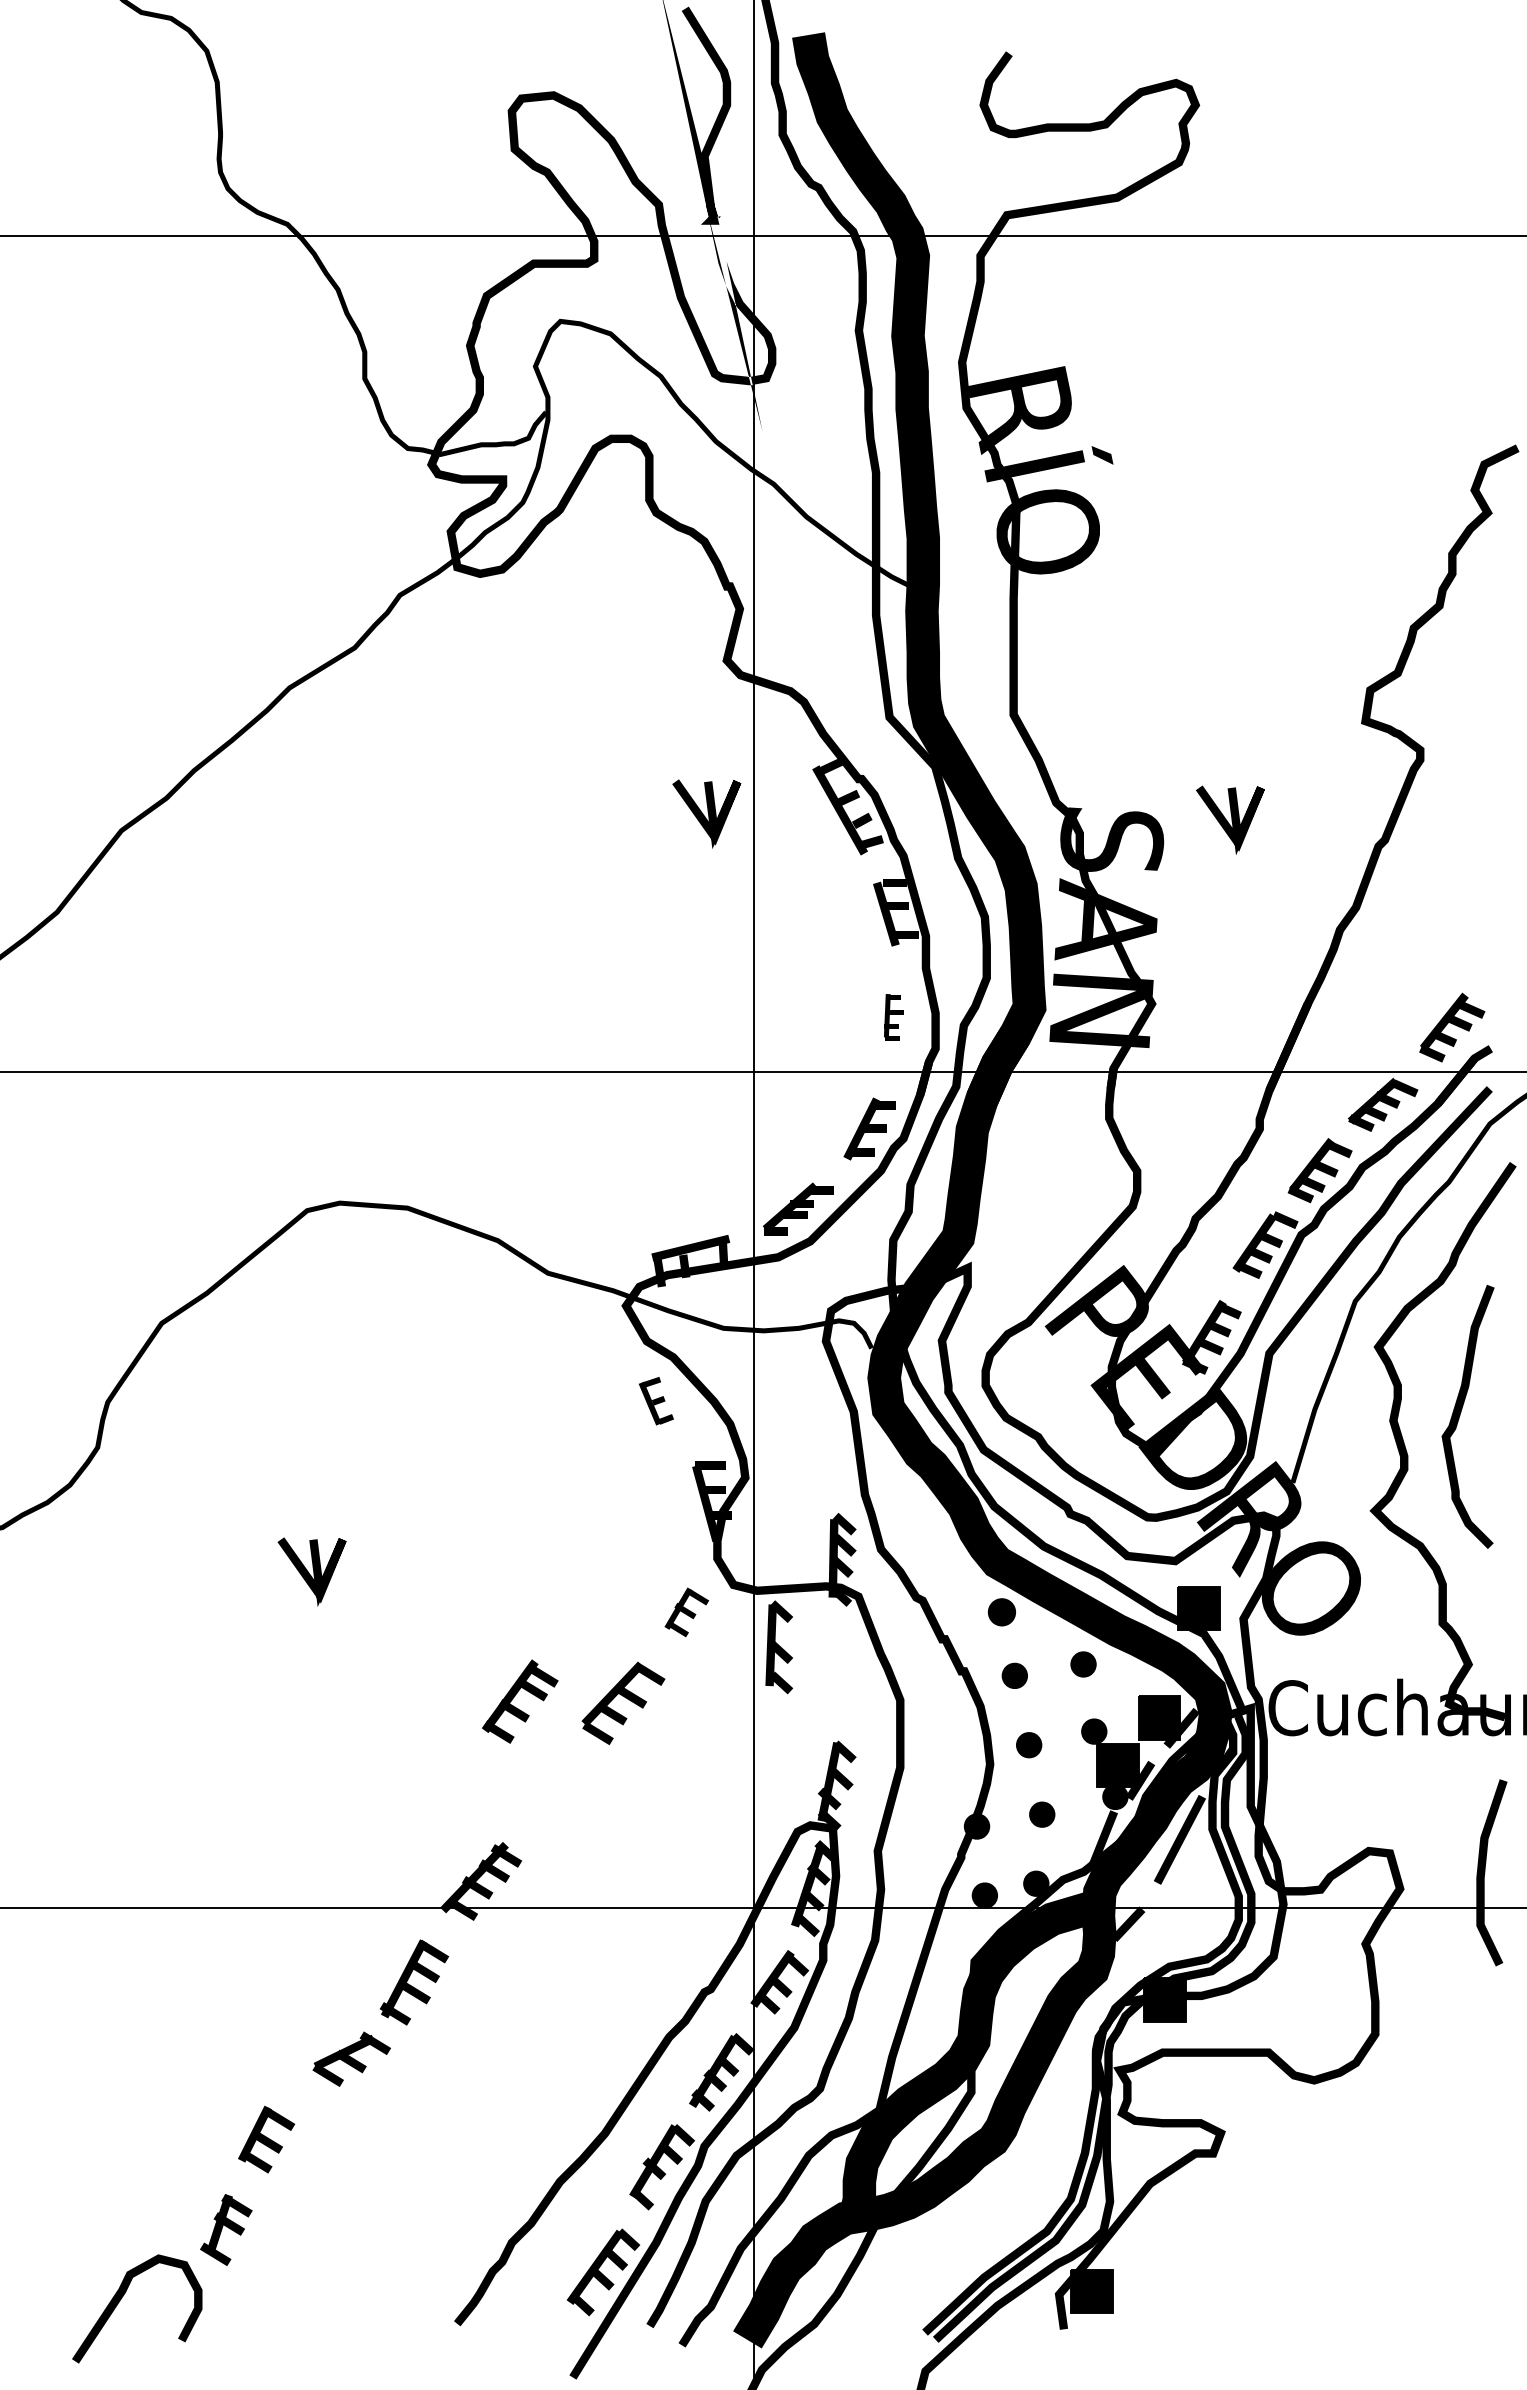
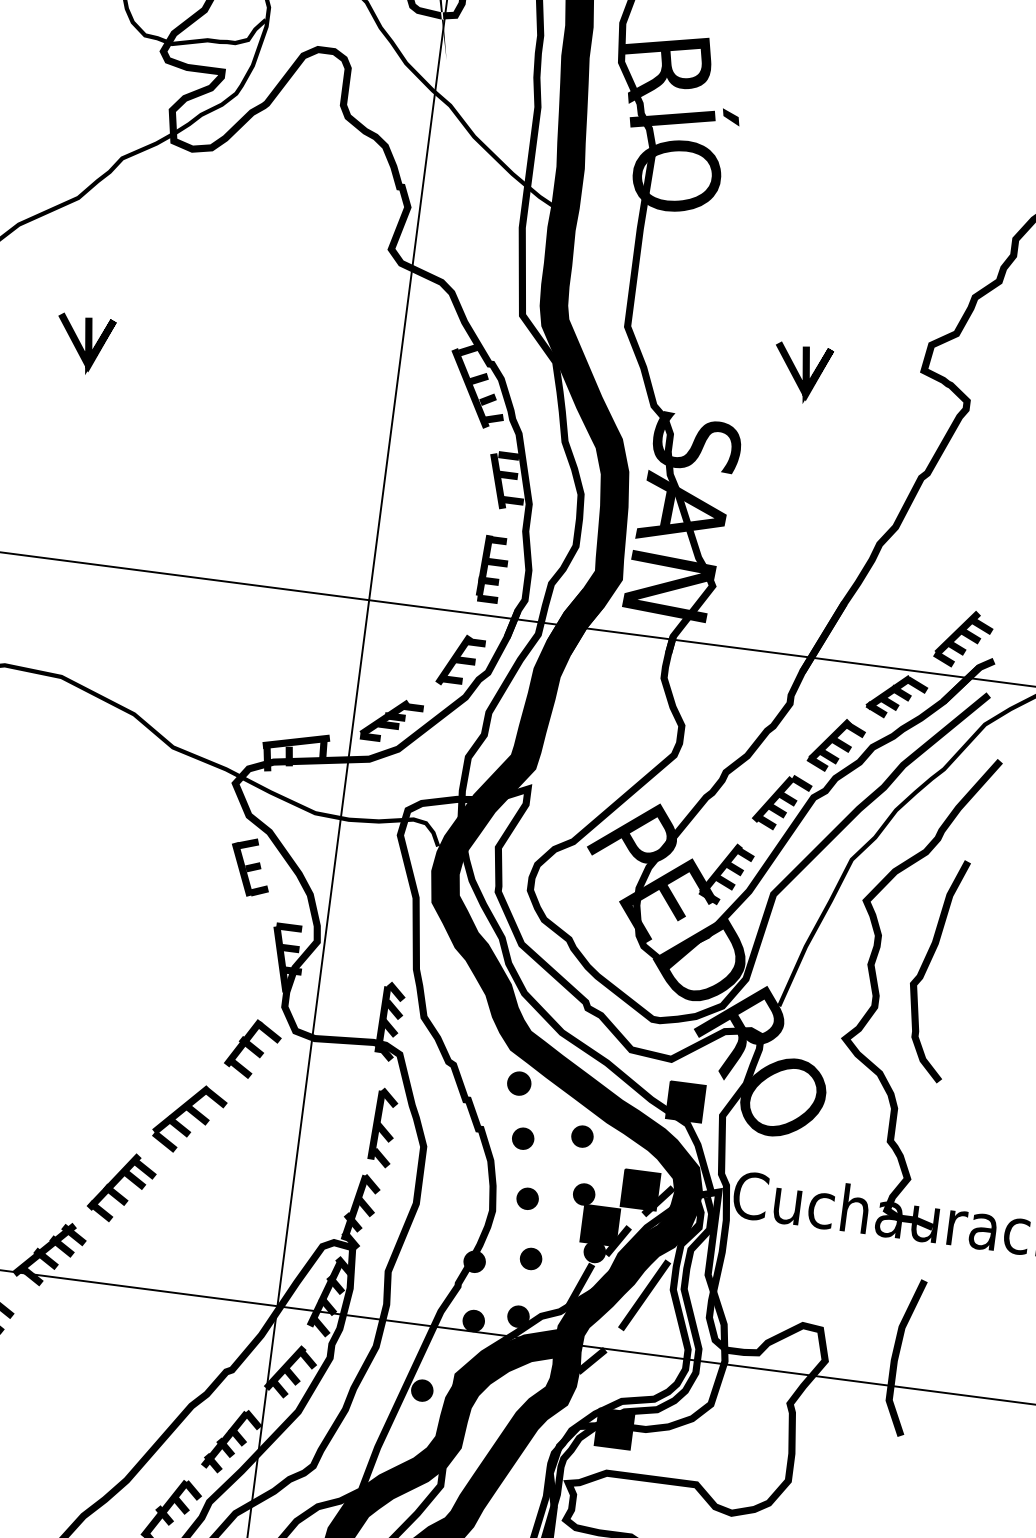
line: (707, 812) -> (84, 343), moved
line: (1231, 819) -> (802, 373), moved
part: (893, 1017) -> (492, 569), size x1.67
part: (656, 1400) -> (250, 866), size x1.43
part: (686, 1612) -> (252, 1049), size x1.43
part: (779, 1647) -> (383, 1127), moved
part: (515, 1696) -> (118, 1182), moved
fill: (935, 1984) -> (422, 1390), added

